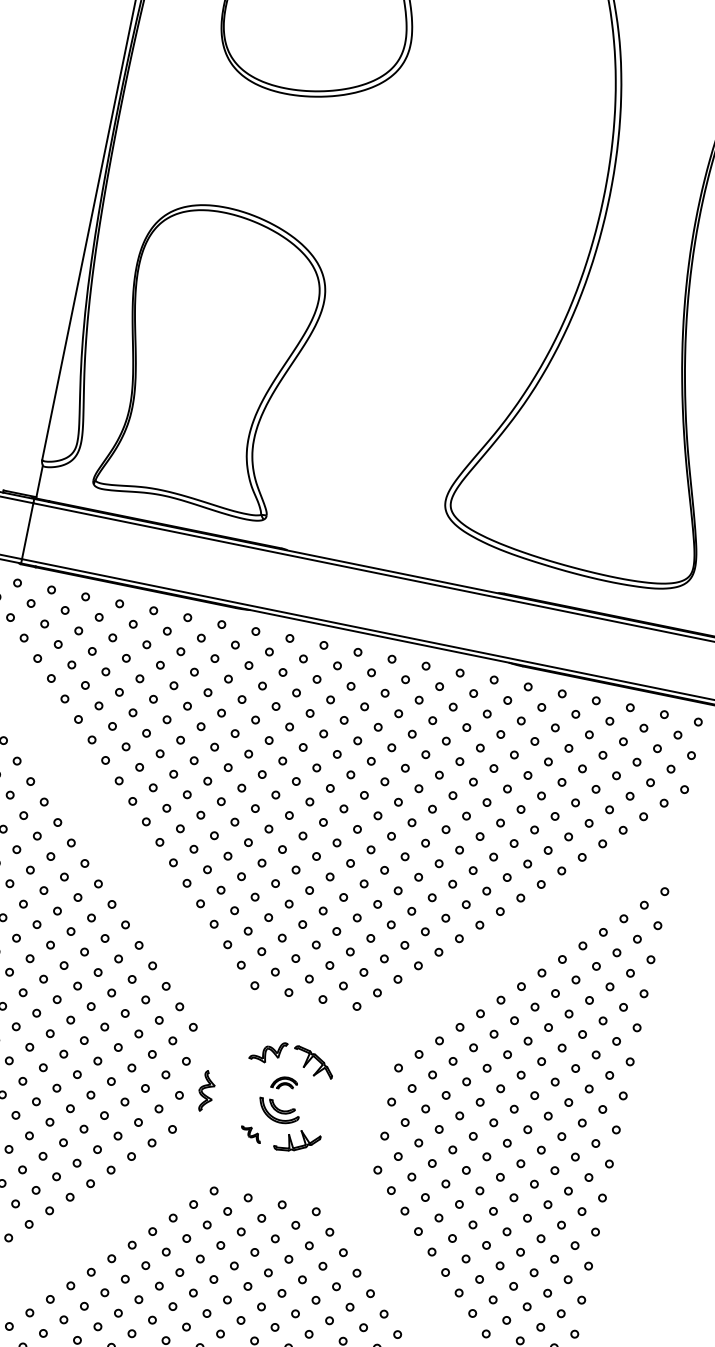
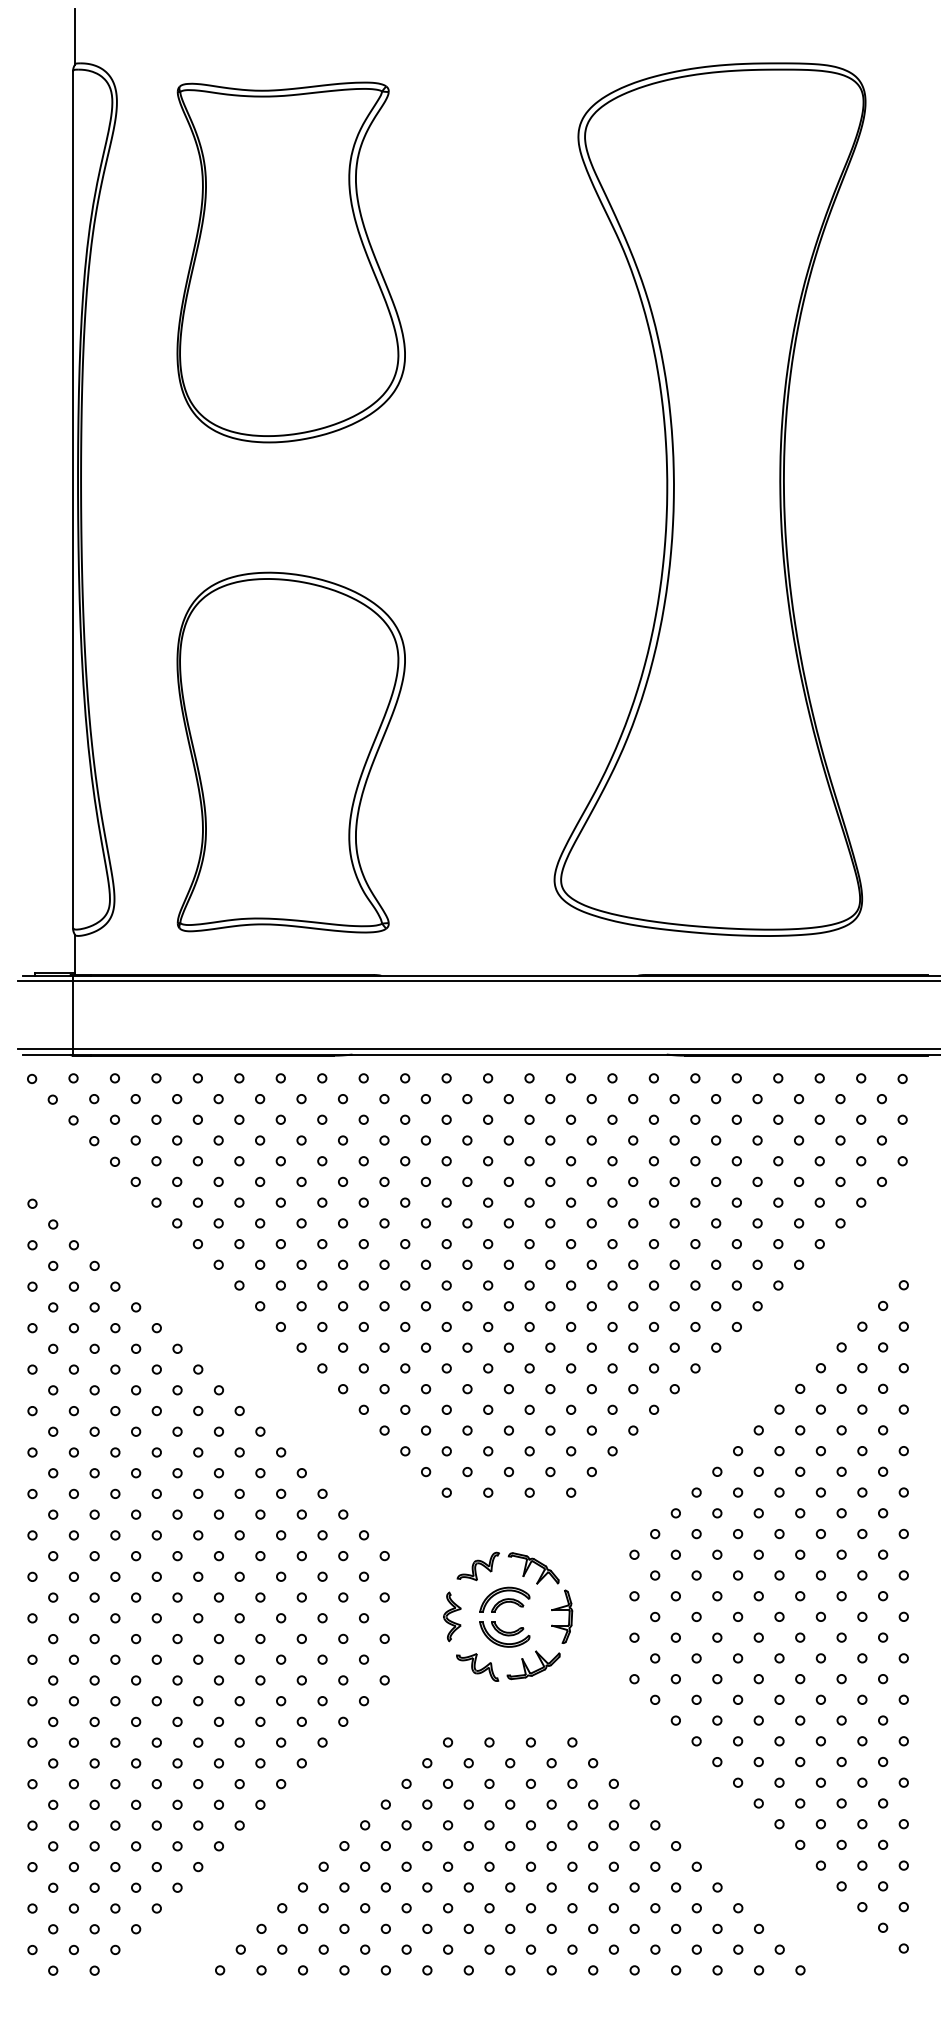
part: (214, 358) -> (290, 752), moved
part: (284, 1083) -> (504, 1599), size x1.67
part: (206, 1091) -> (452, 1616), moved
part: (329, 1106) -> (562, 1616), added
part: (250, 1134) -> (477, 1667), size x1.67

